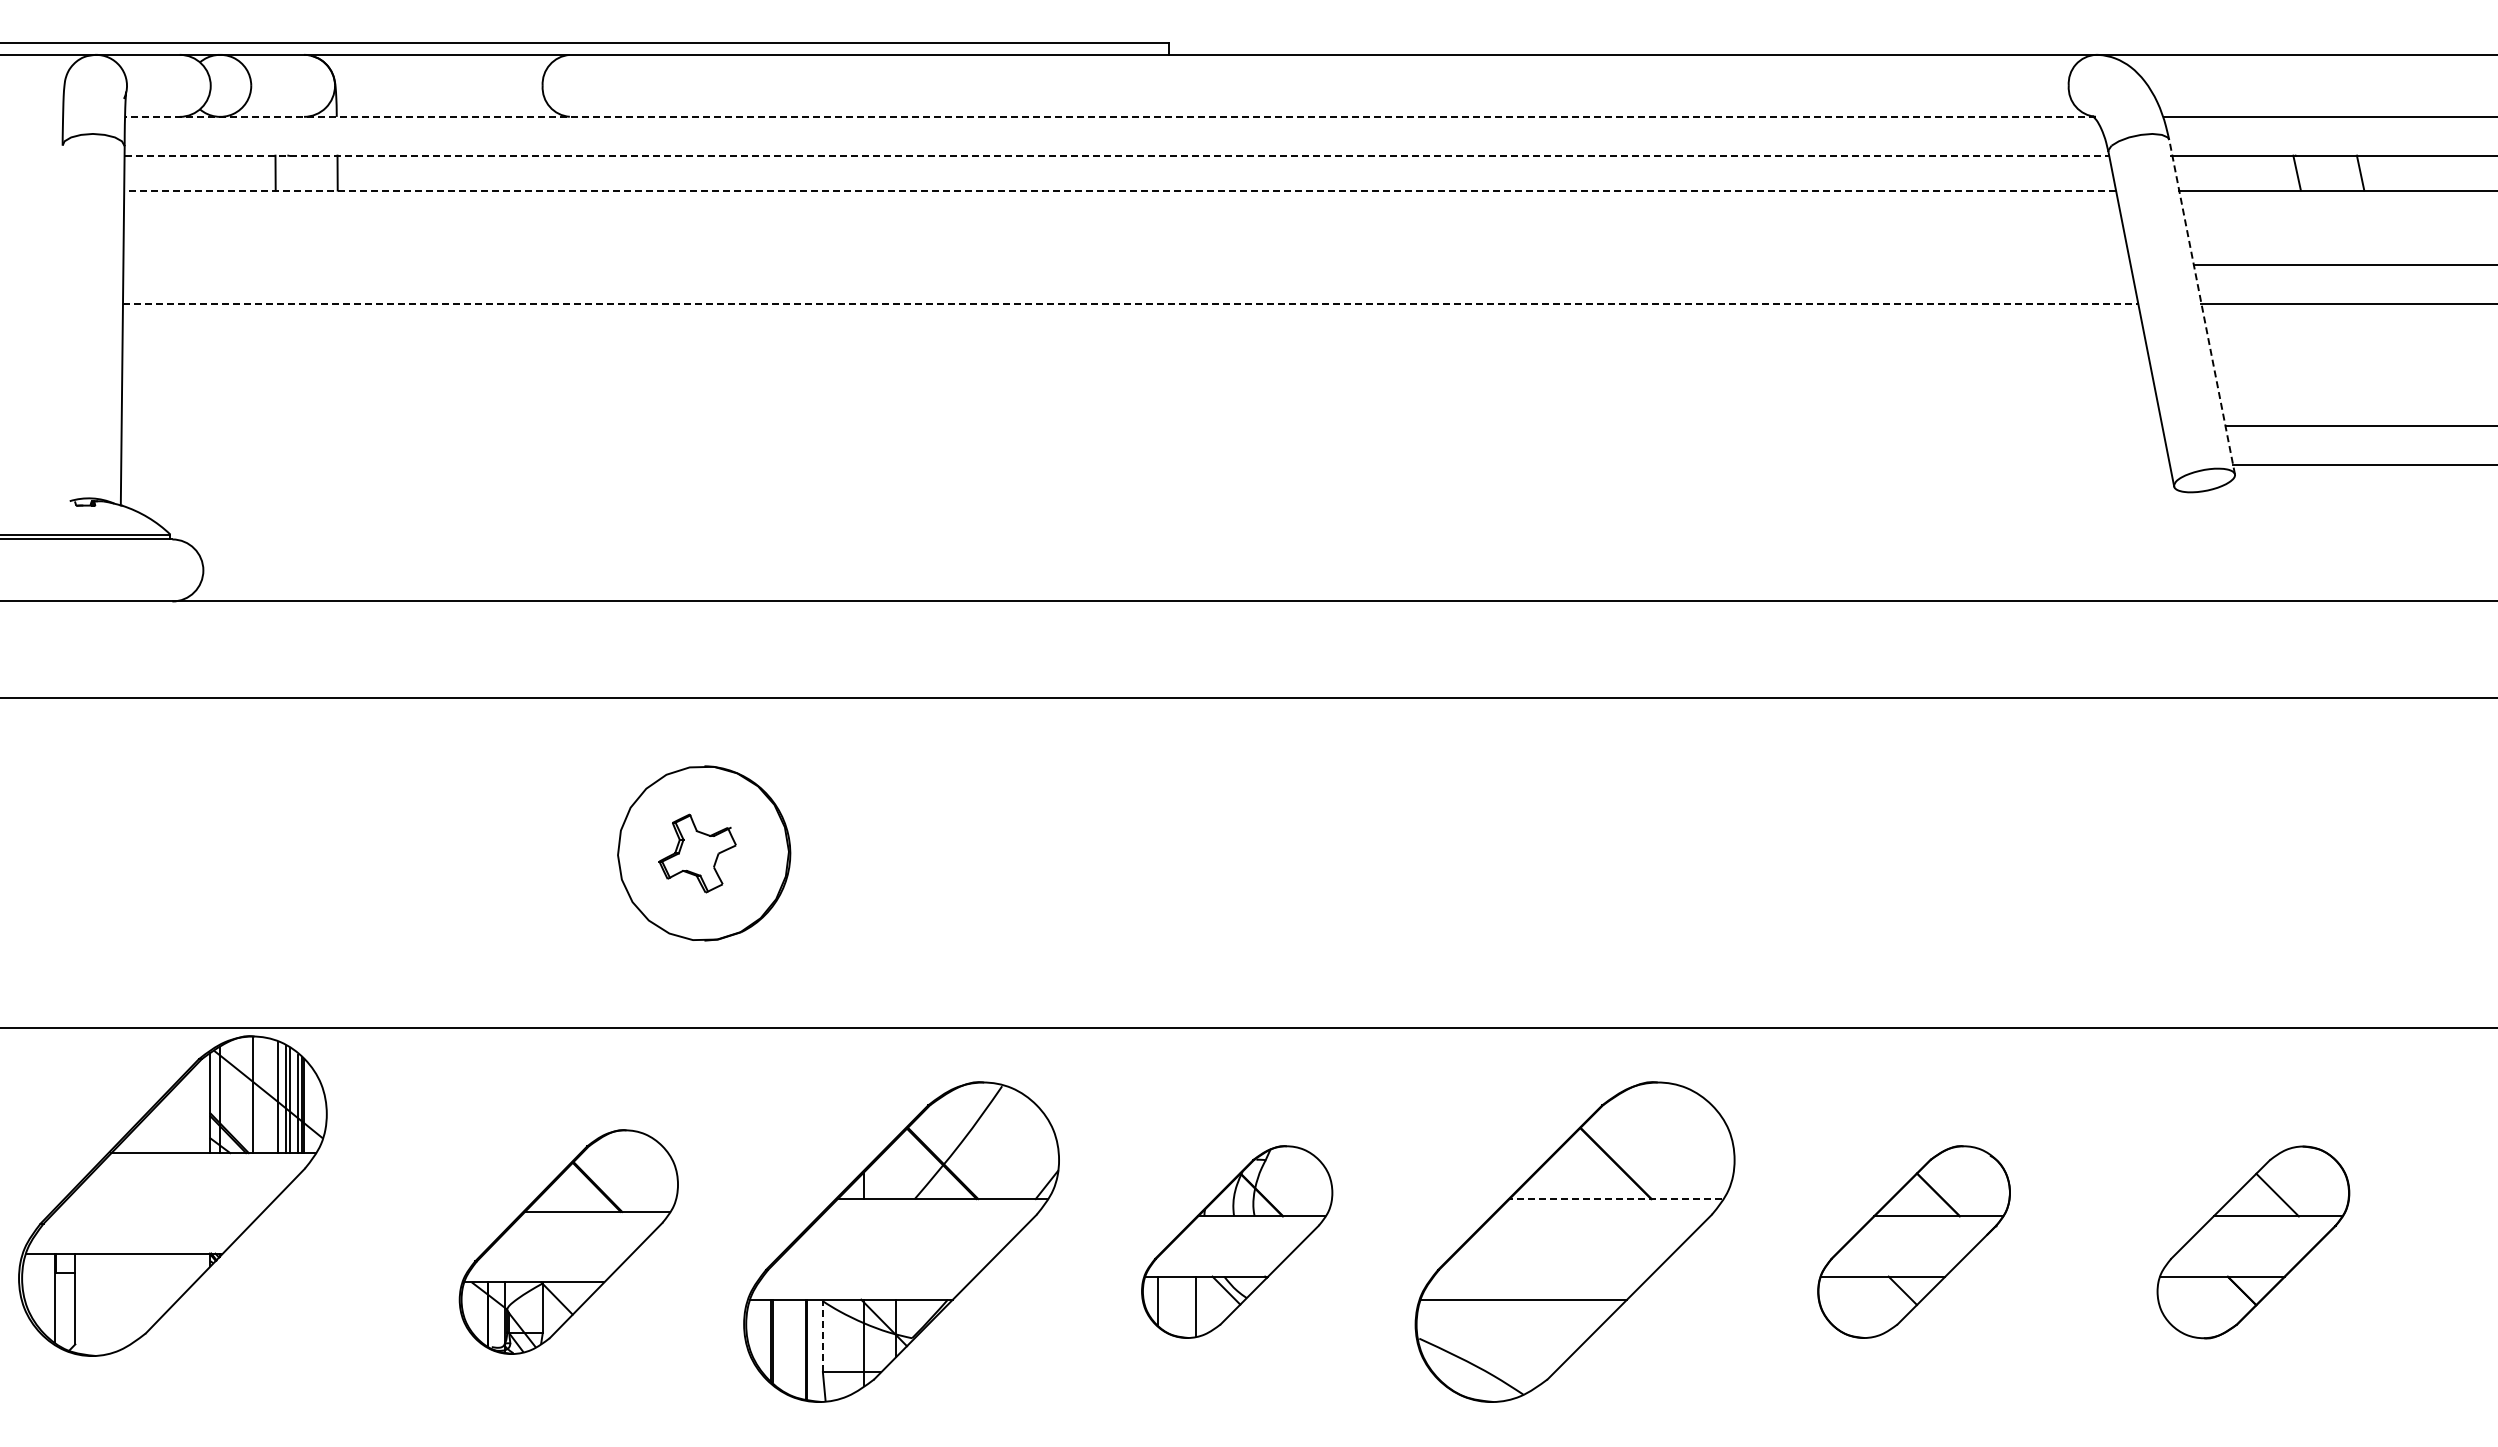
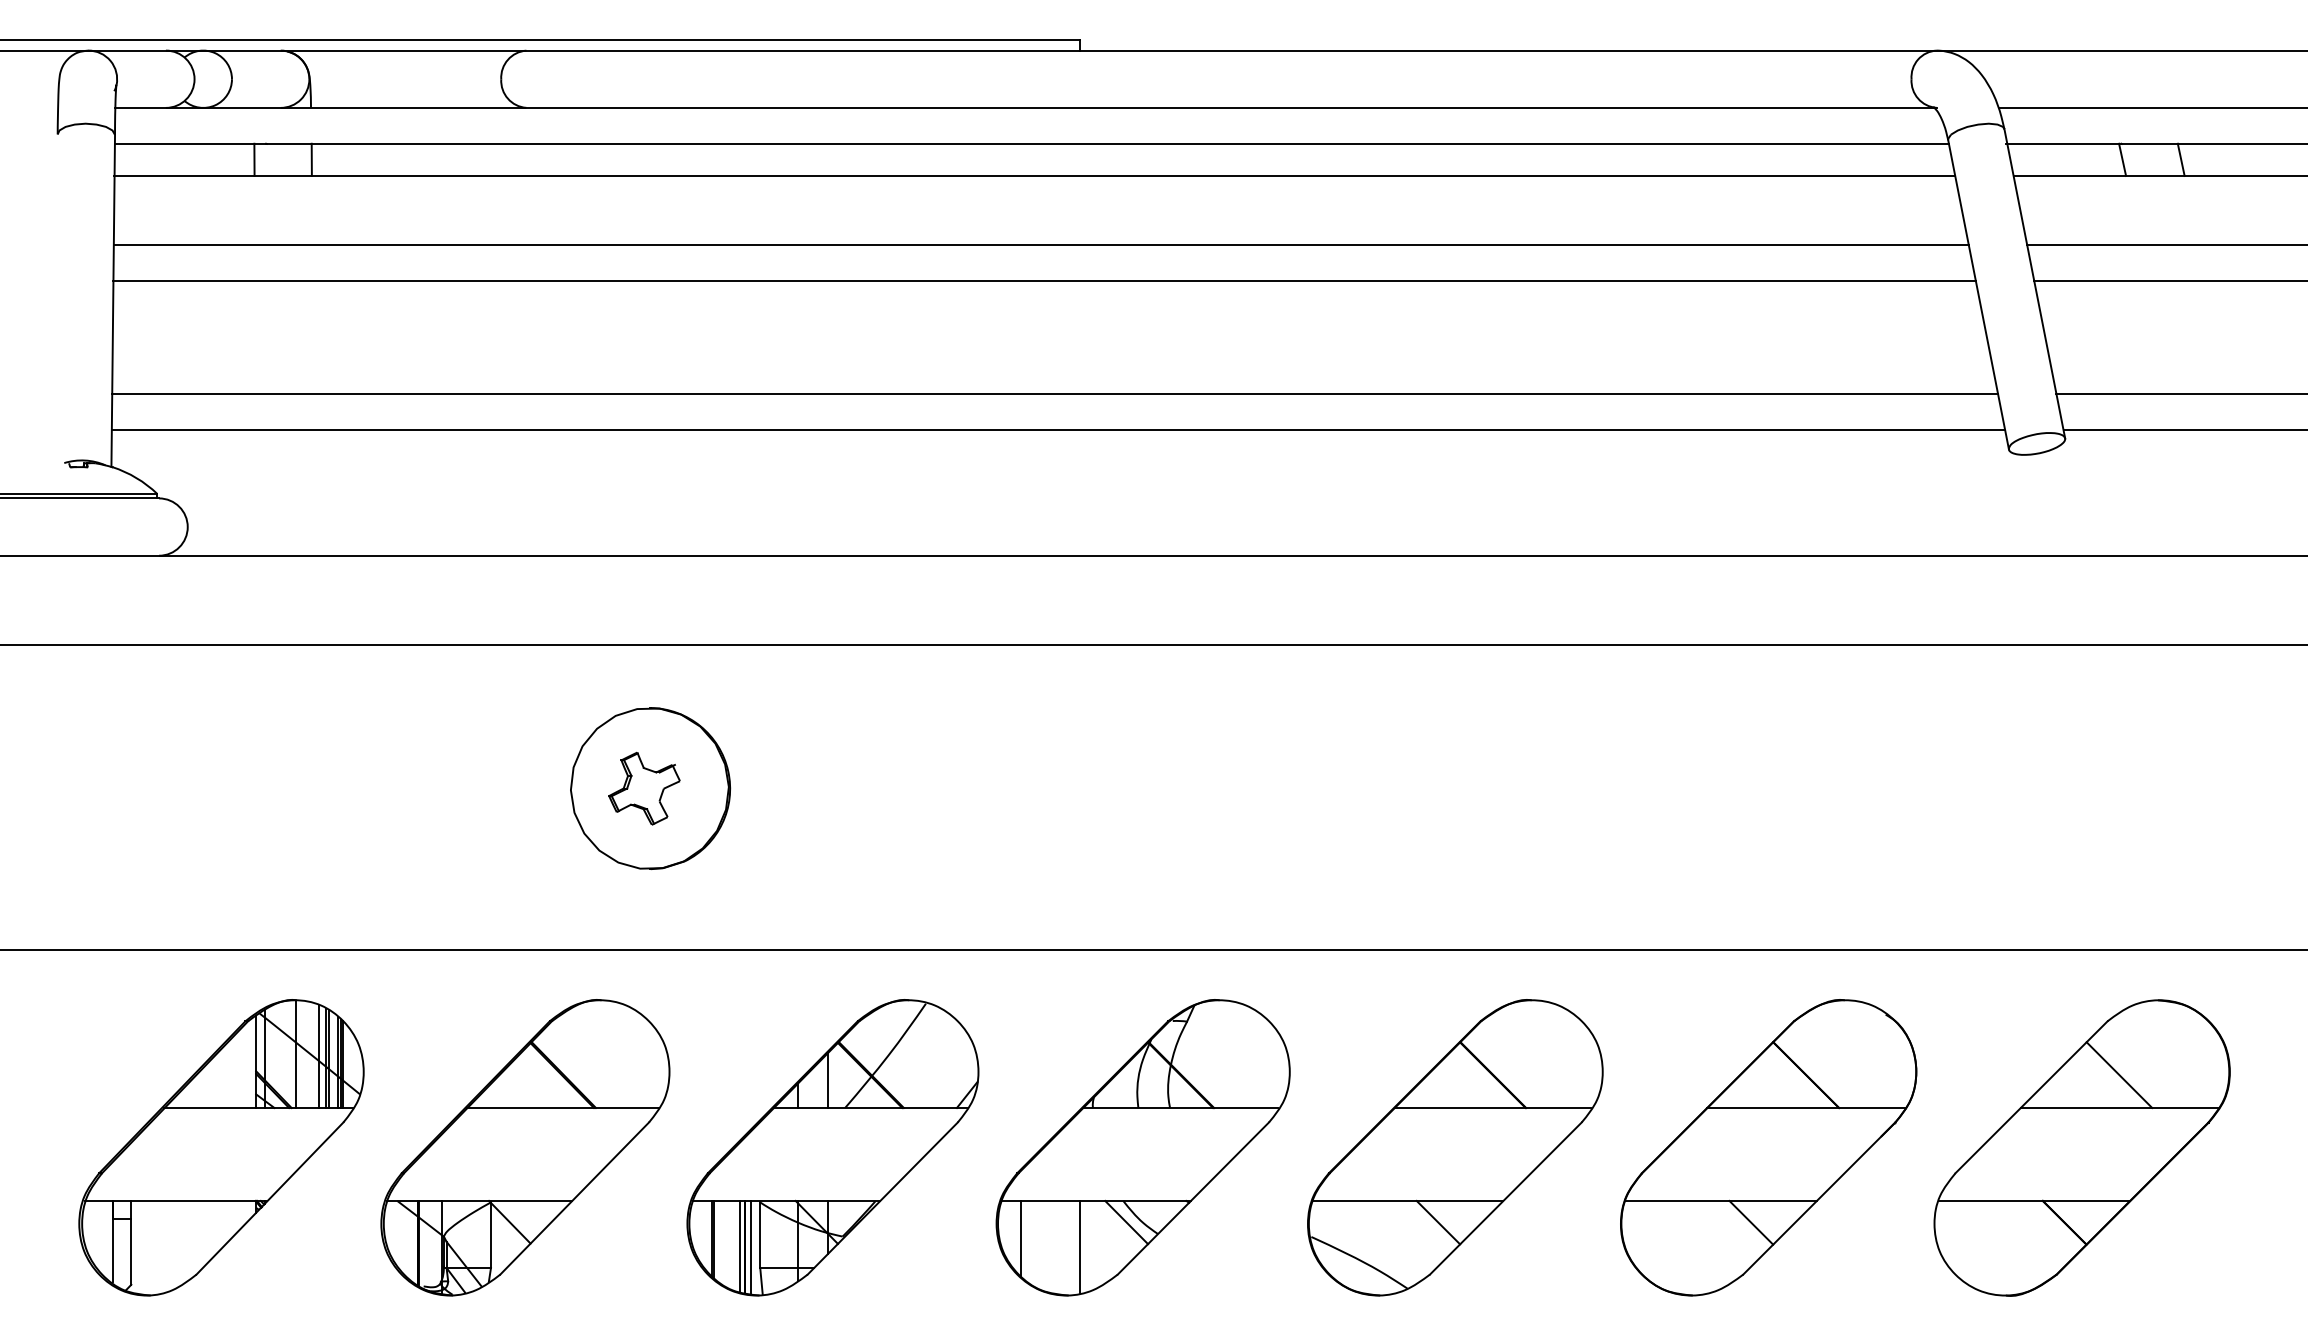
line: (1110, 116) -> (1026, 107), dashed -> solid
line: (1117, 155) -> (1032, 143), dashed -> solid
line: (1120, 190) -> (1035, 175), dashed -> solid
line: (1126, 265) -> (1040, 245), added
line: (1130, 303) -> (1044, 280), dashed -> solid
line: (2202, 306) -> (2035, 283), dashed -> solid
line: (1141, 426) -> (1054, 394), added
line: (1145, 465) -> (1058, 430), added
line: (896, 1169) -> (828, 1080), added
part: (172, 1195) -> (221, 1147), moved
line: (1615, 1199) -> (1492, 1108), dashed -> solid
part: (568, 1241) -> (525, 1147), size x1.43
part: (1236, 1241) -> (1142, 1147), size x1.67
part: (1913, 1241) -> (1768, 1147), size x1.67
part: (2253, 1242) -> (2082, 1148), size x1.67
line: (1556, 1322) -> (1438, 1222), added
line: (822, 1336) -> (759, 1234), dashed -> solid
line: (801, 1348) -> (740, 1246), added
line: (813, 1349) -> (751, 1246), added

